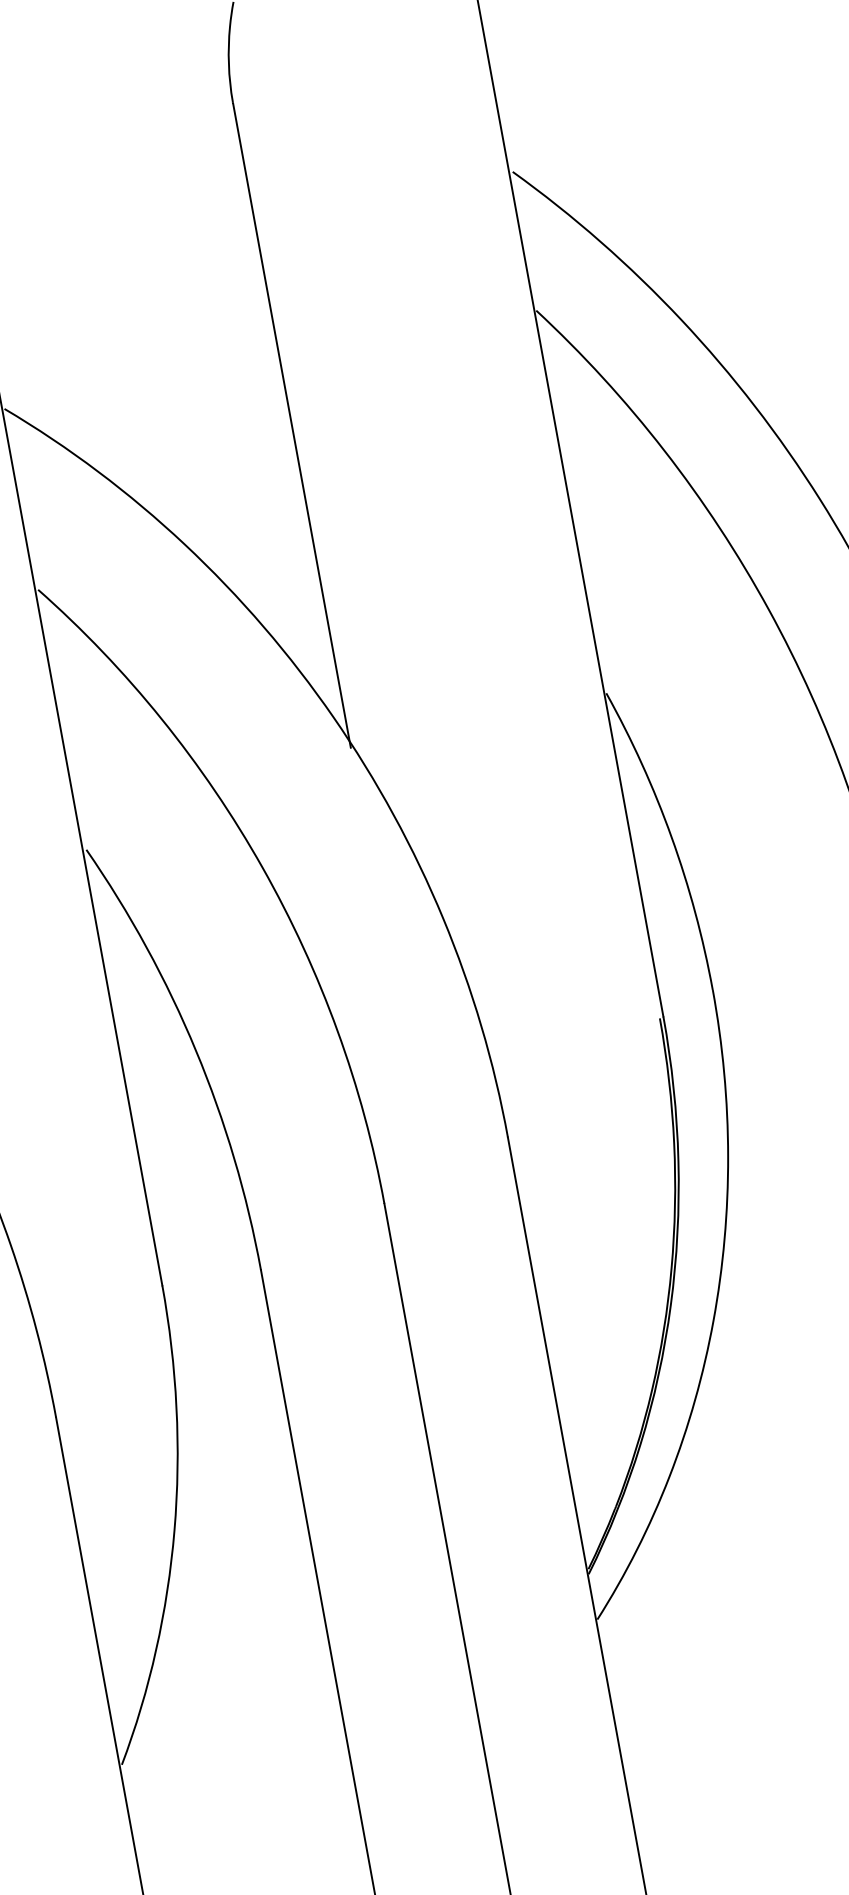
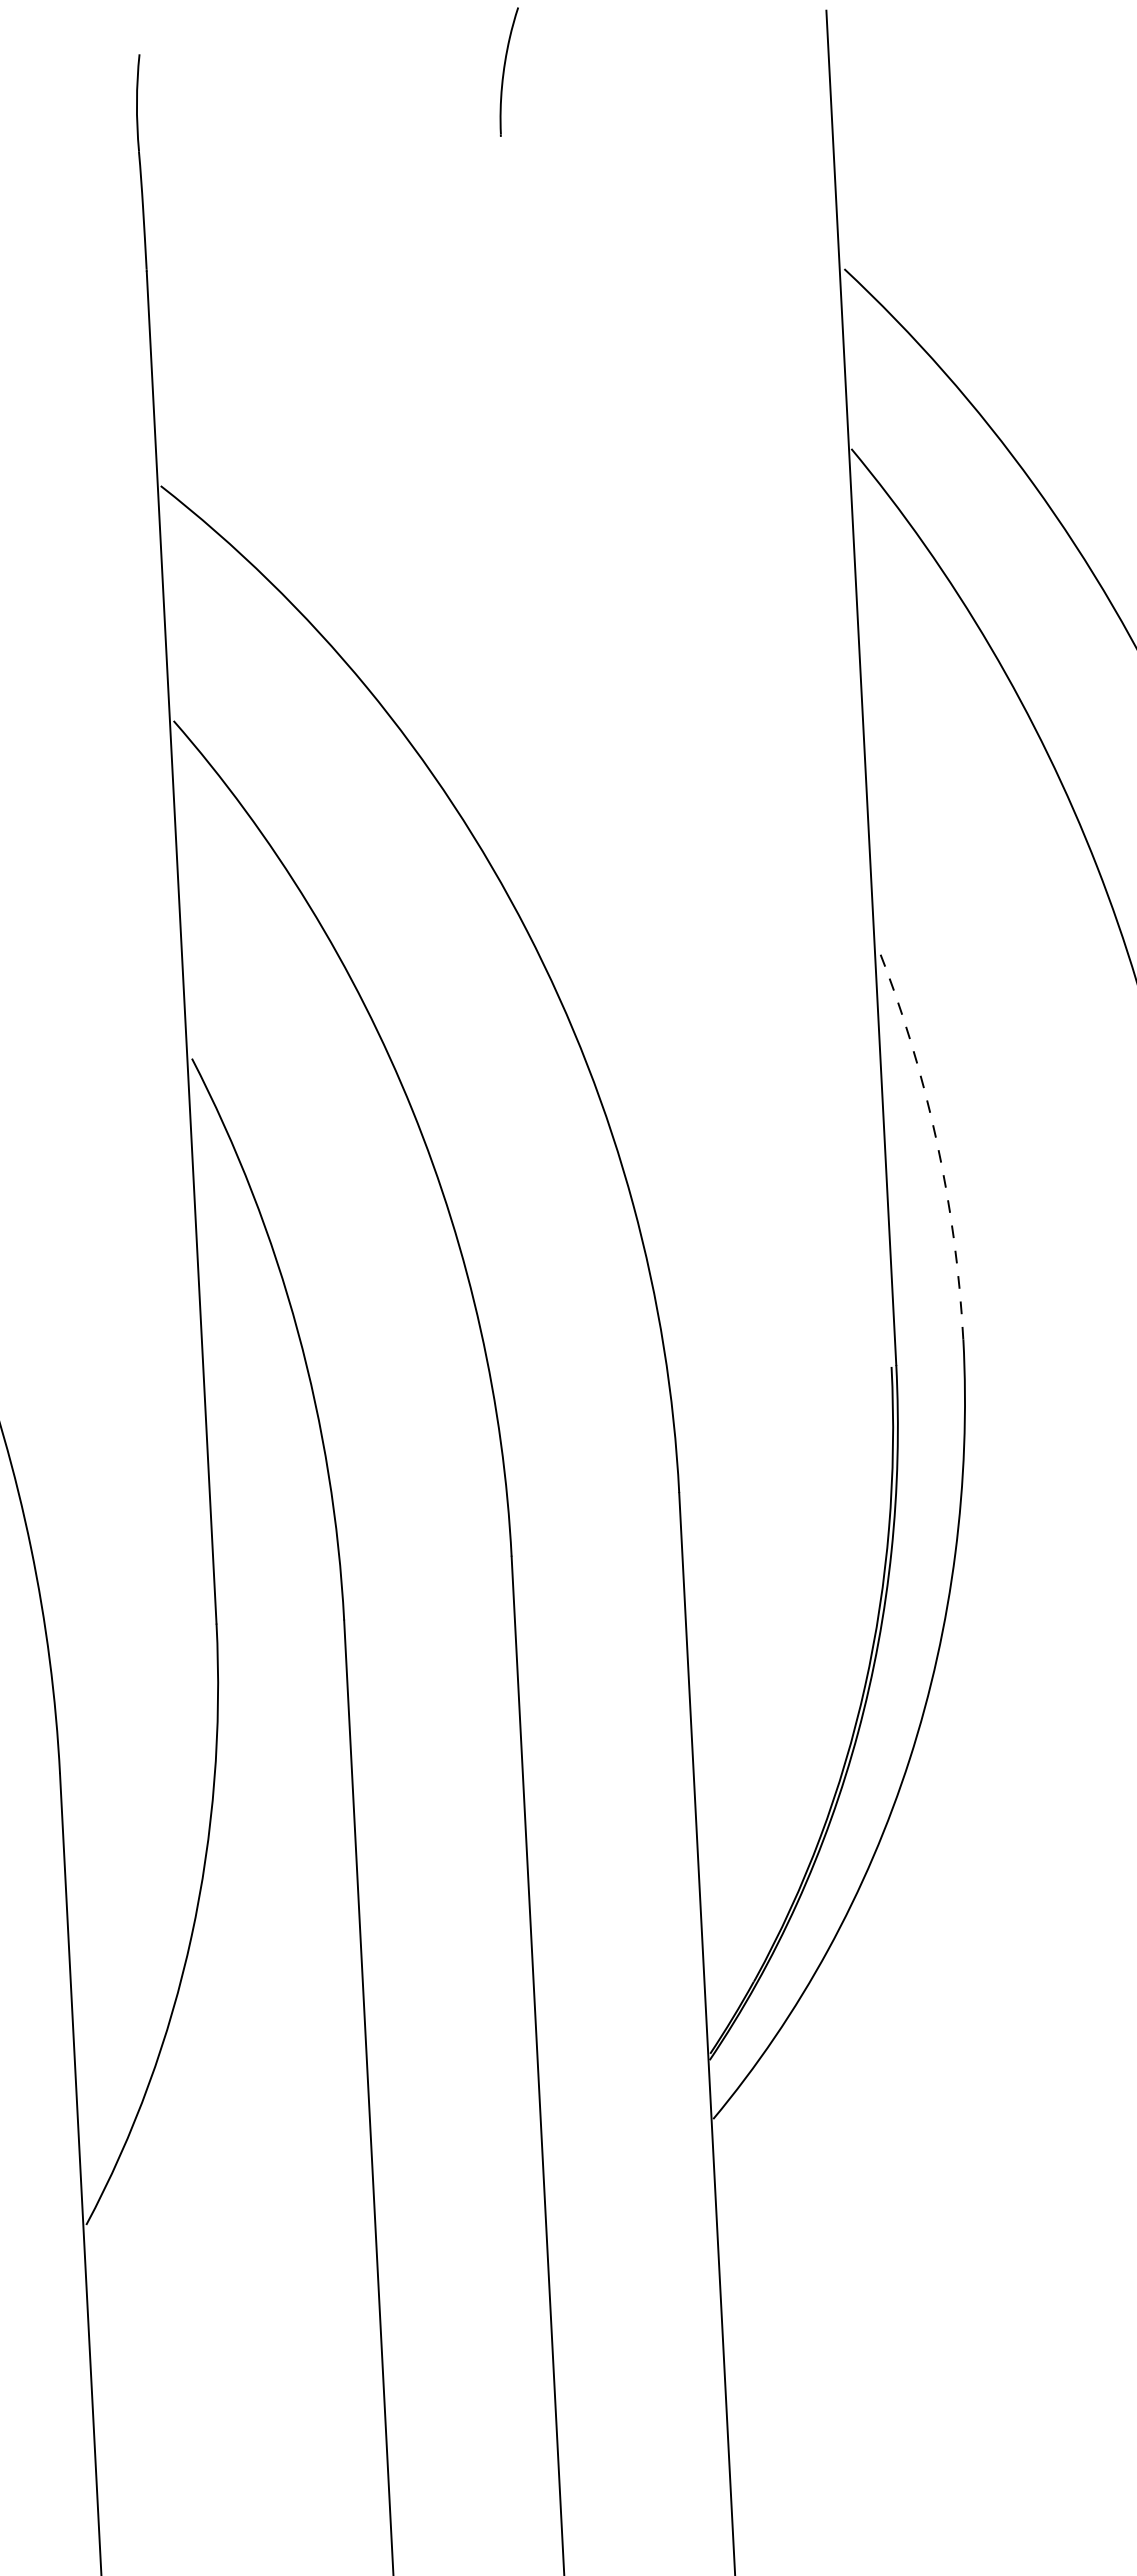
line: (291, 425) -> (522, 554), removed
arc: (671, 837) -> (936, 1139), solid -> dashed

